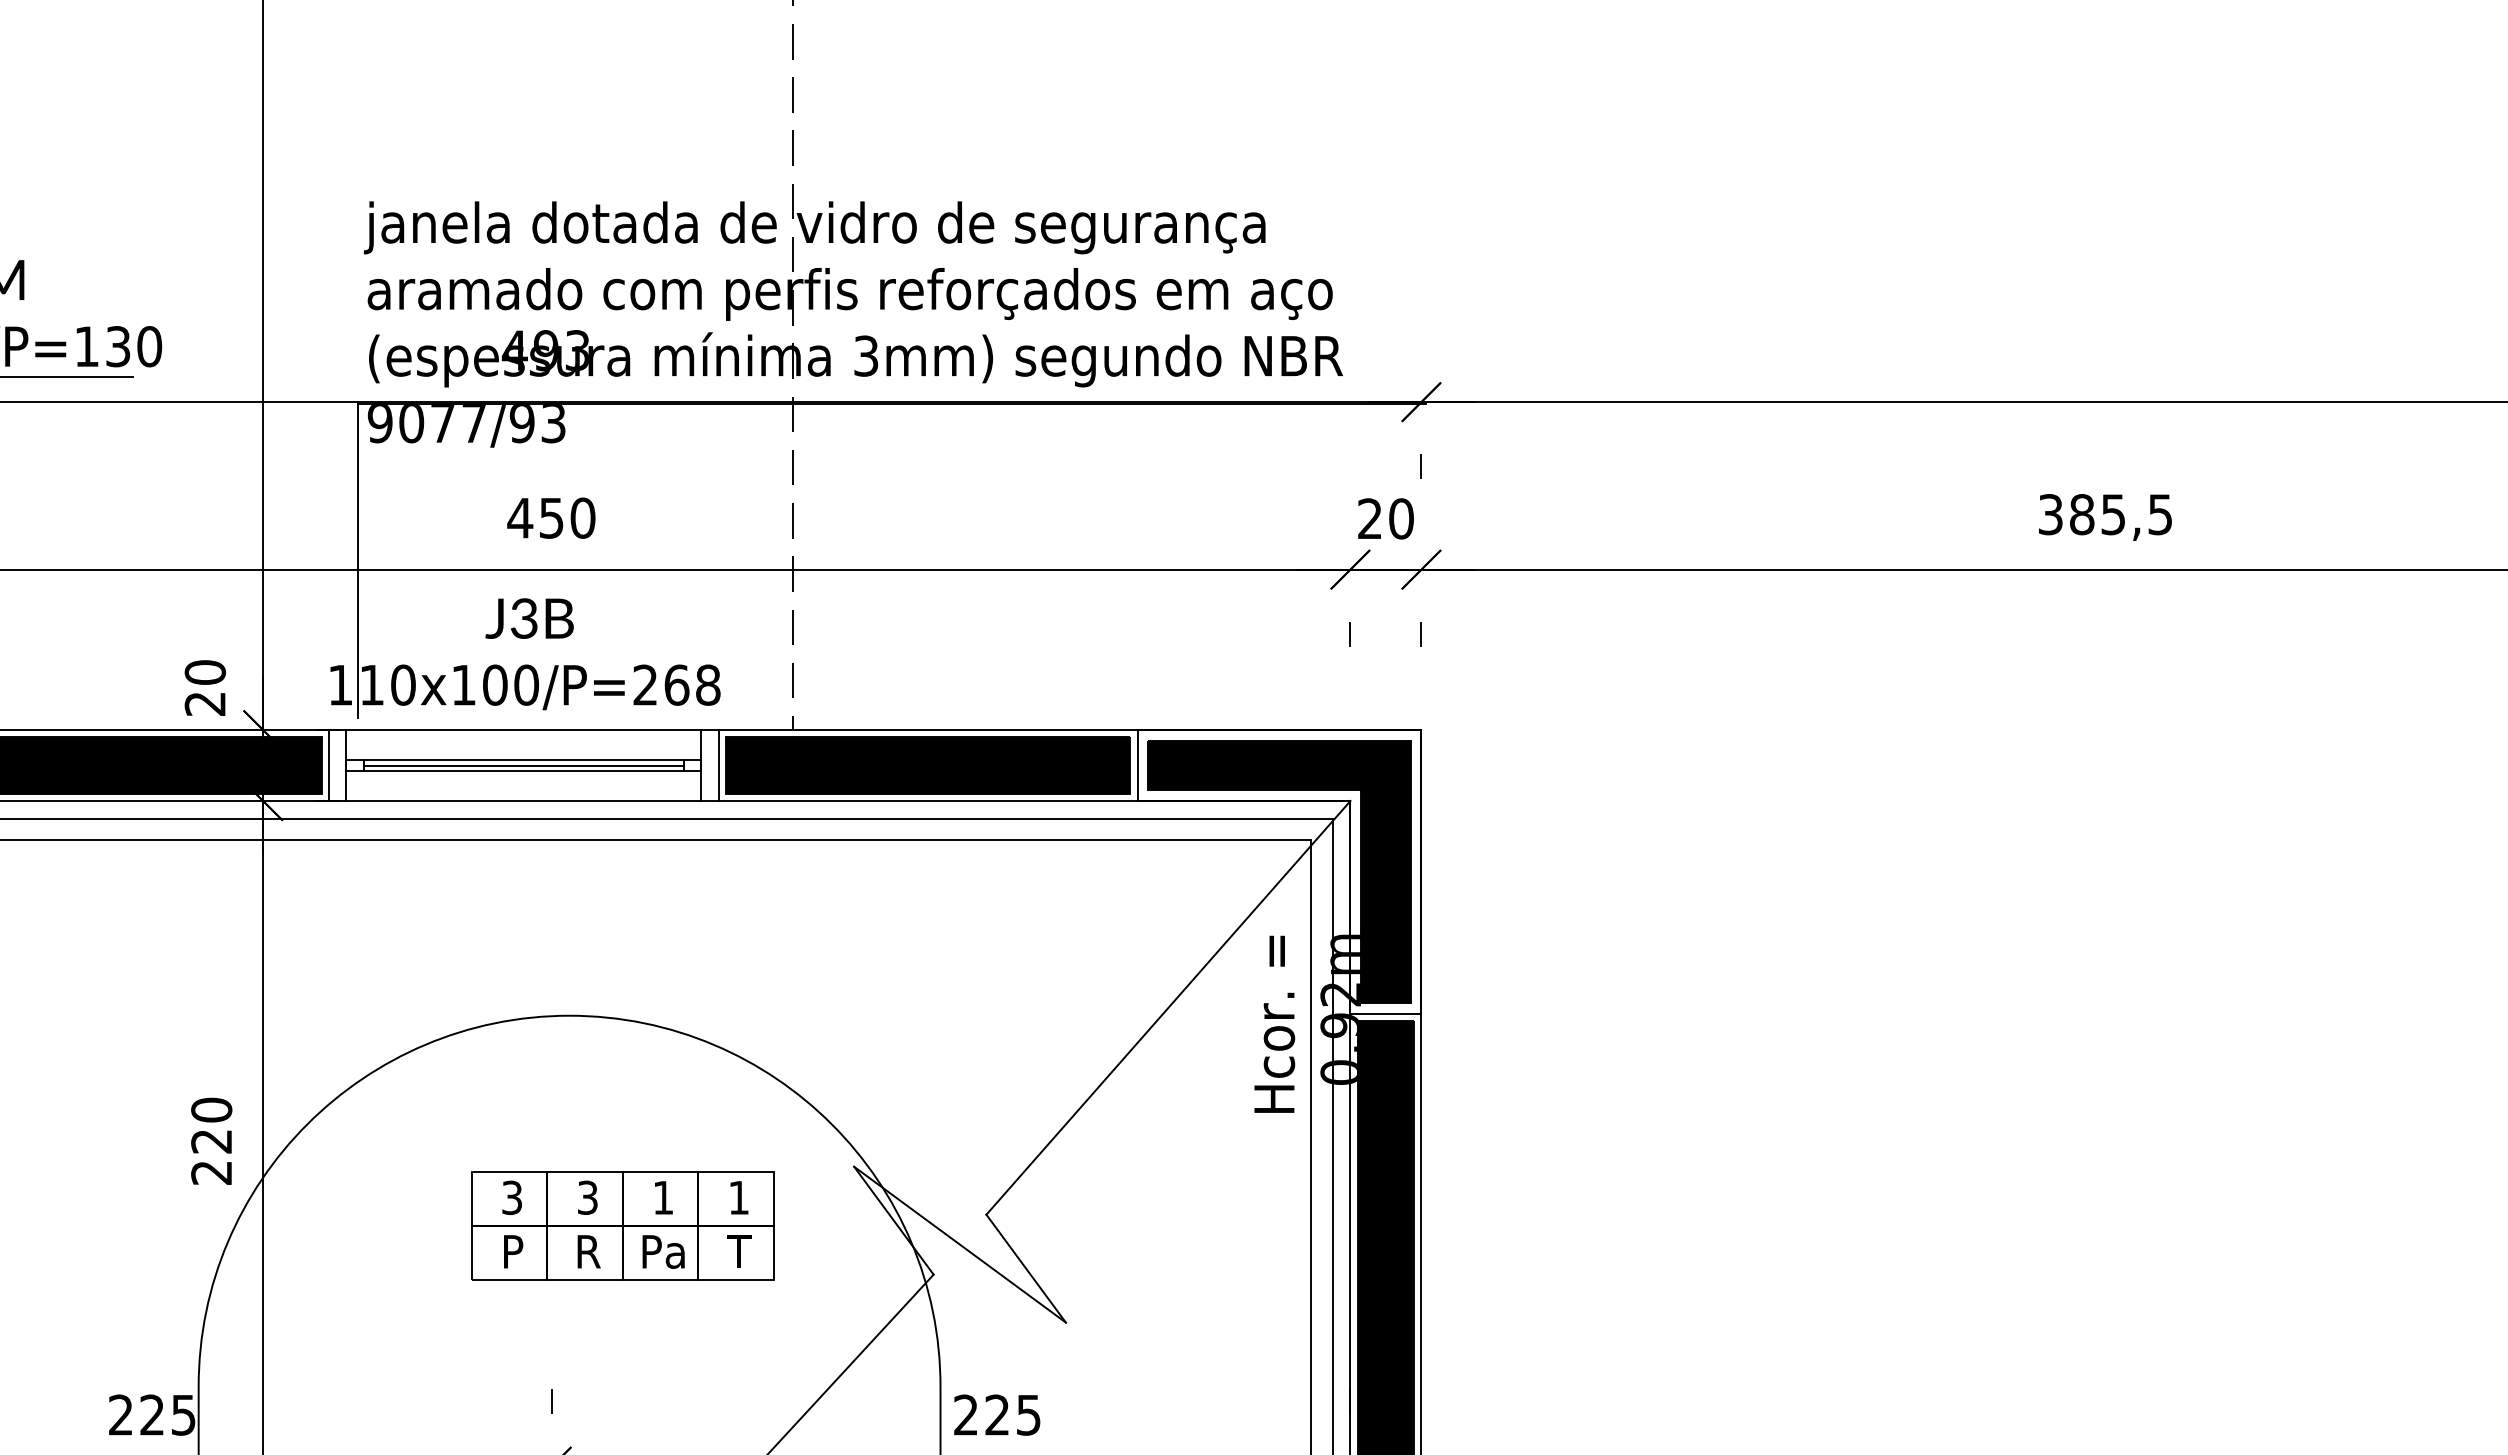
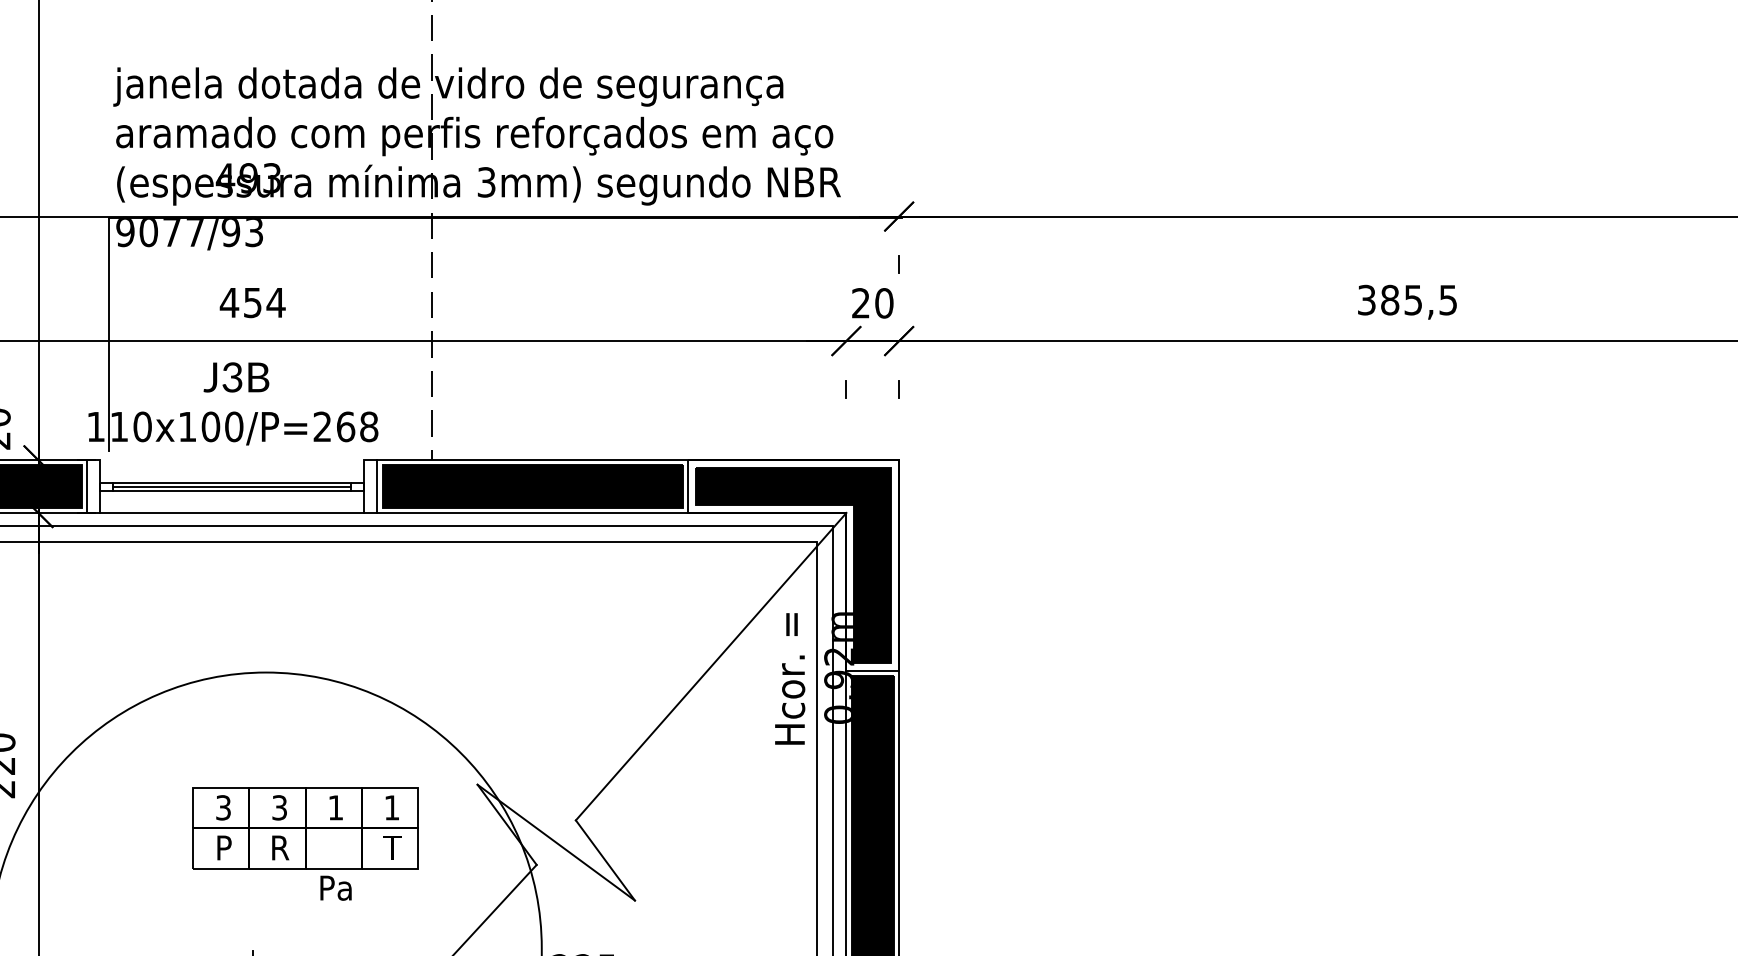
text: (582, 517) -> (275, 302), 450 -> 454
line: (523, 730) -> (231, 460), removed
text: (663, 1251) -> (335, 887), moved

